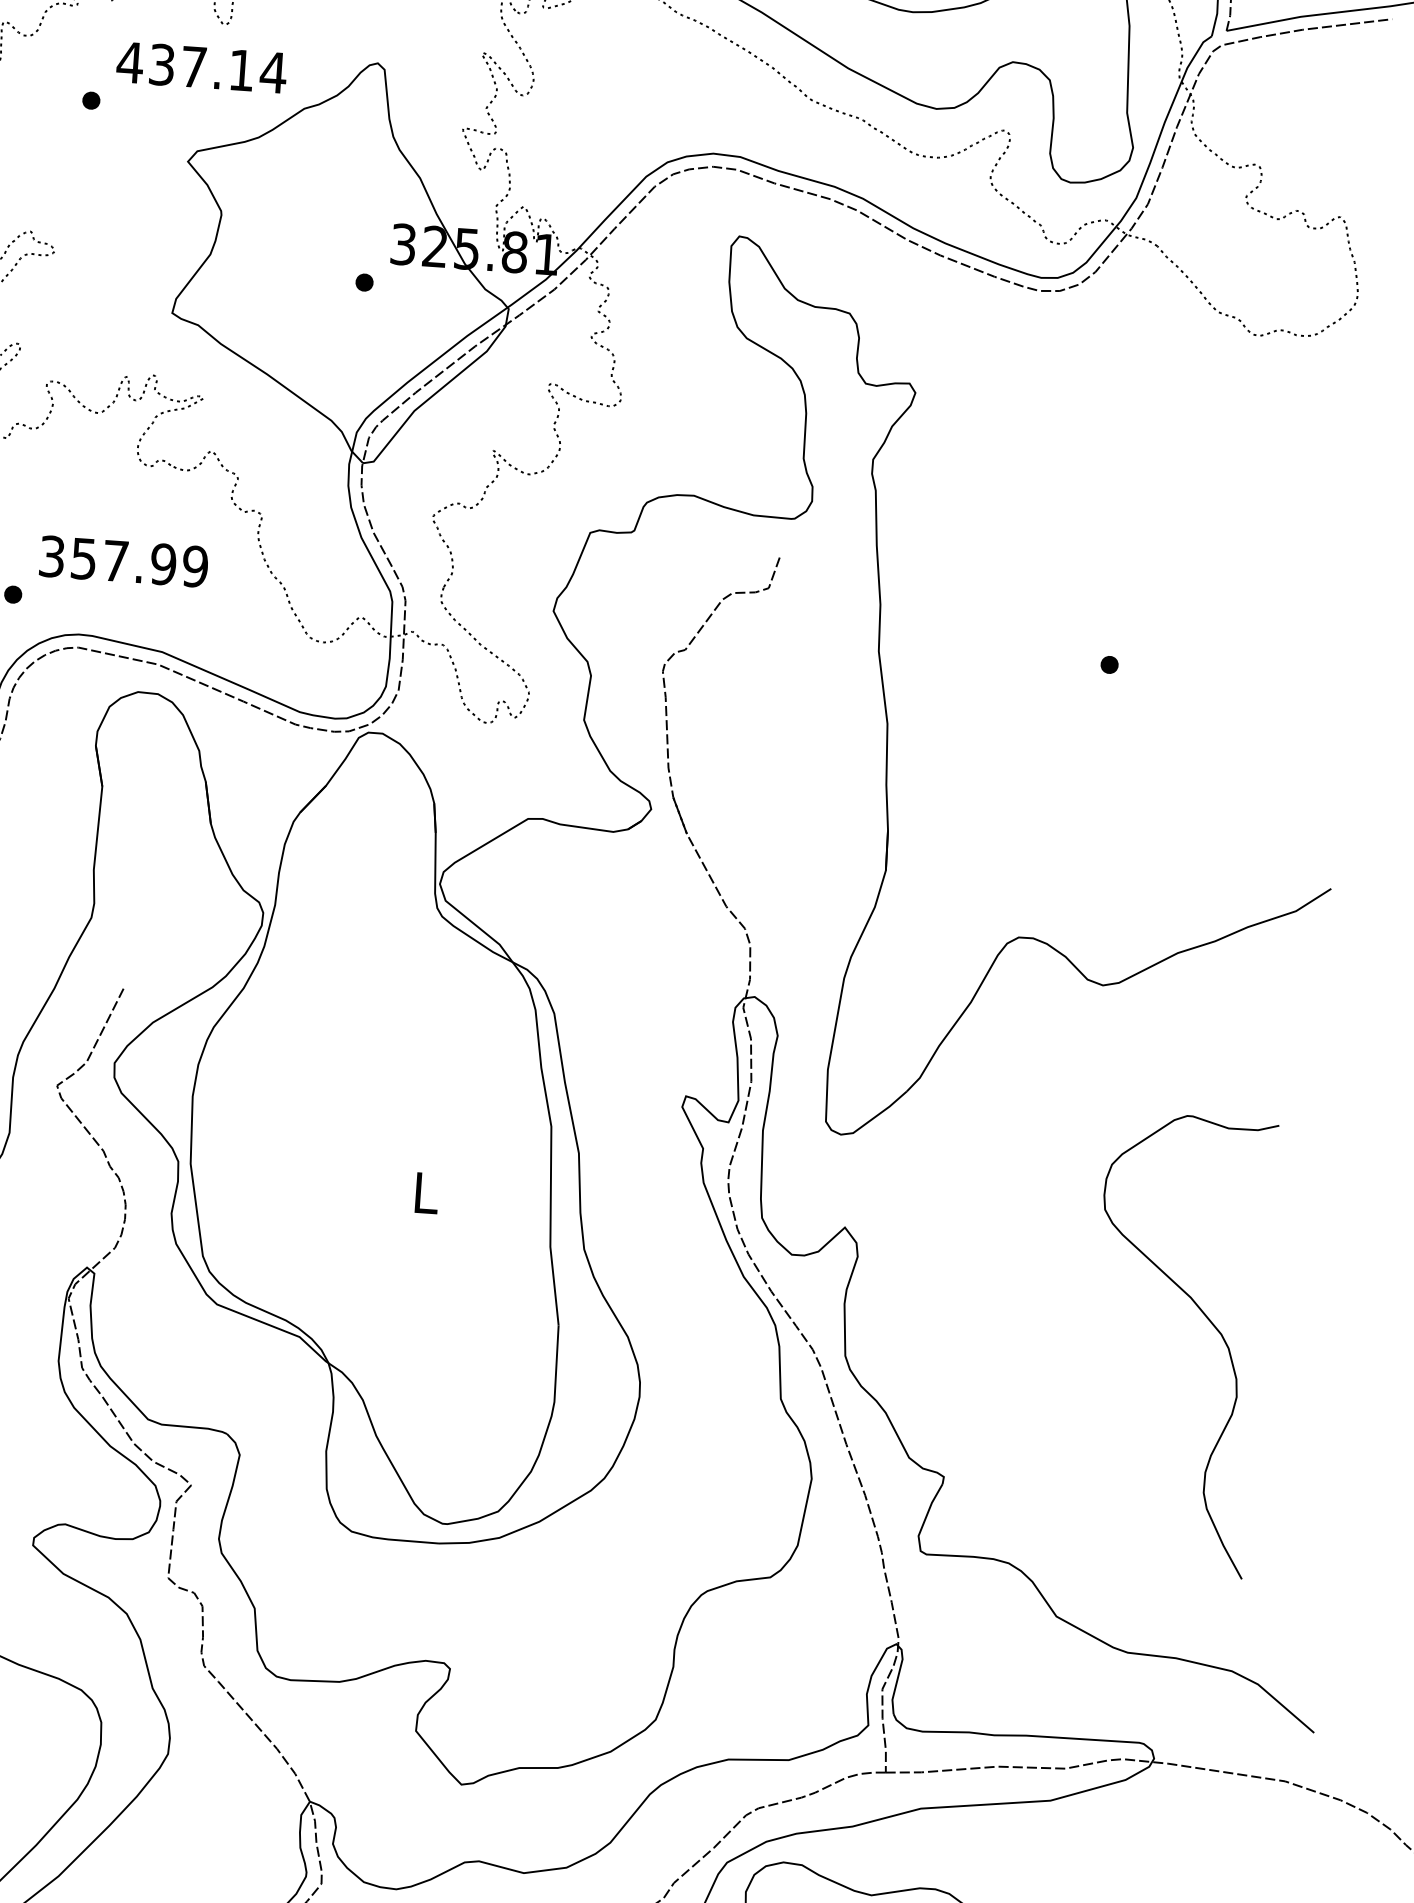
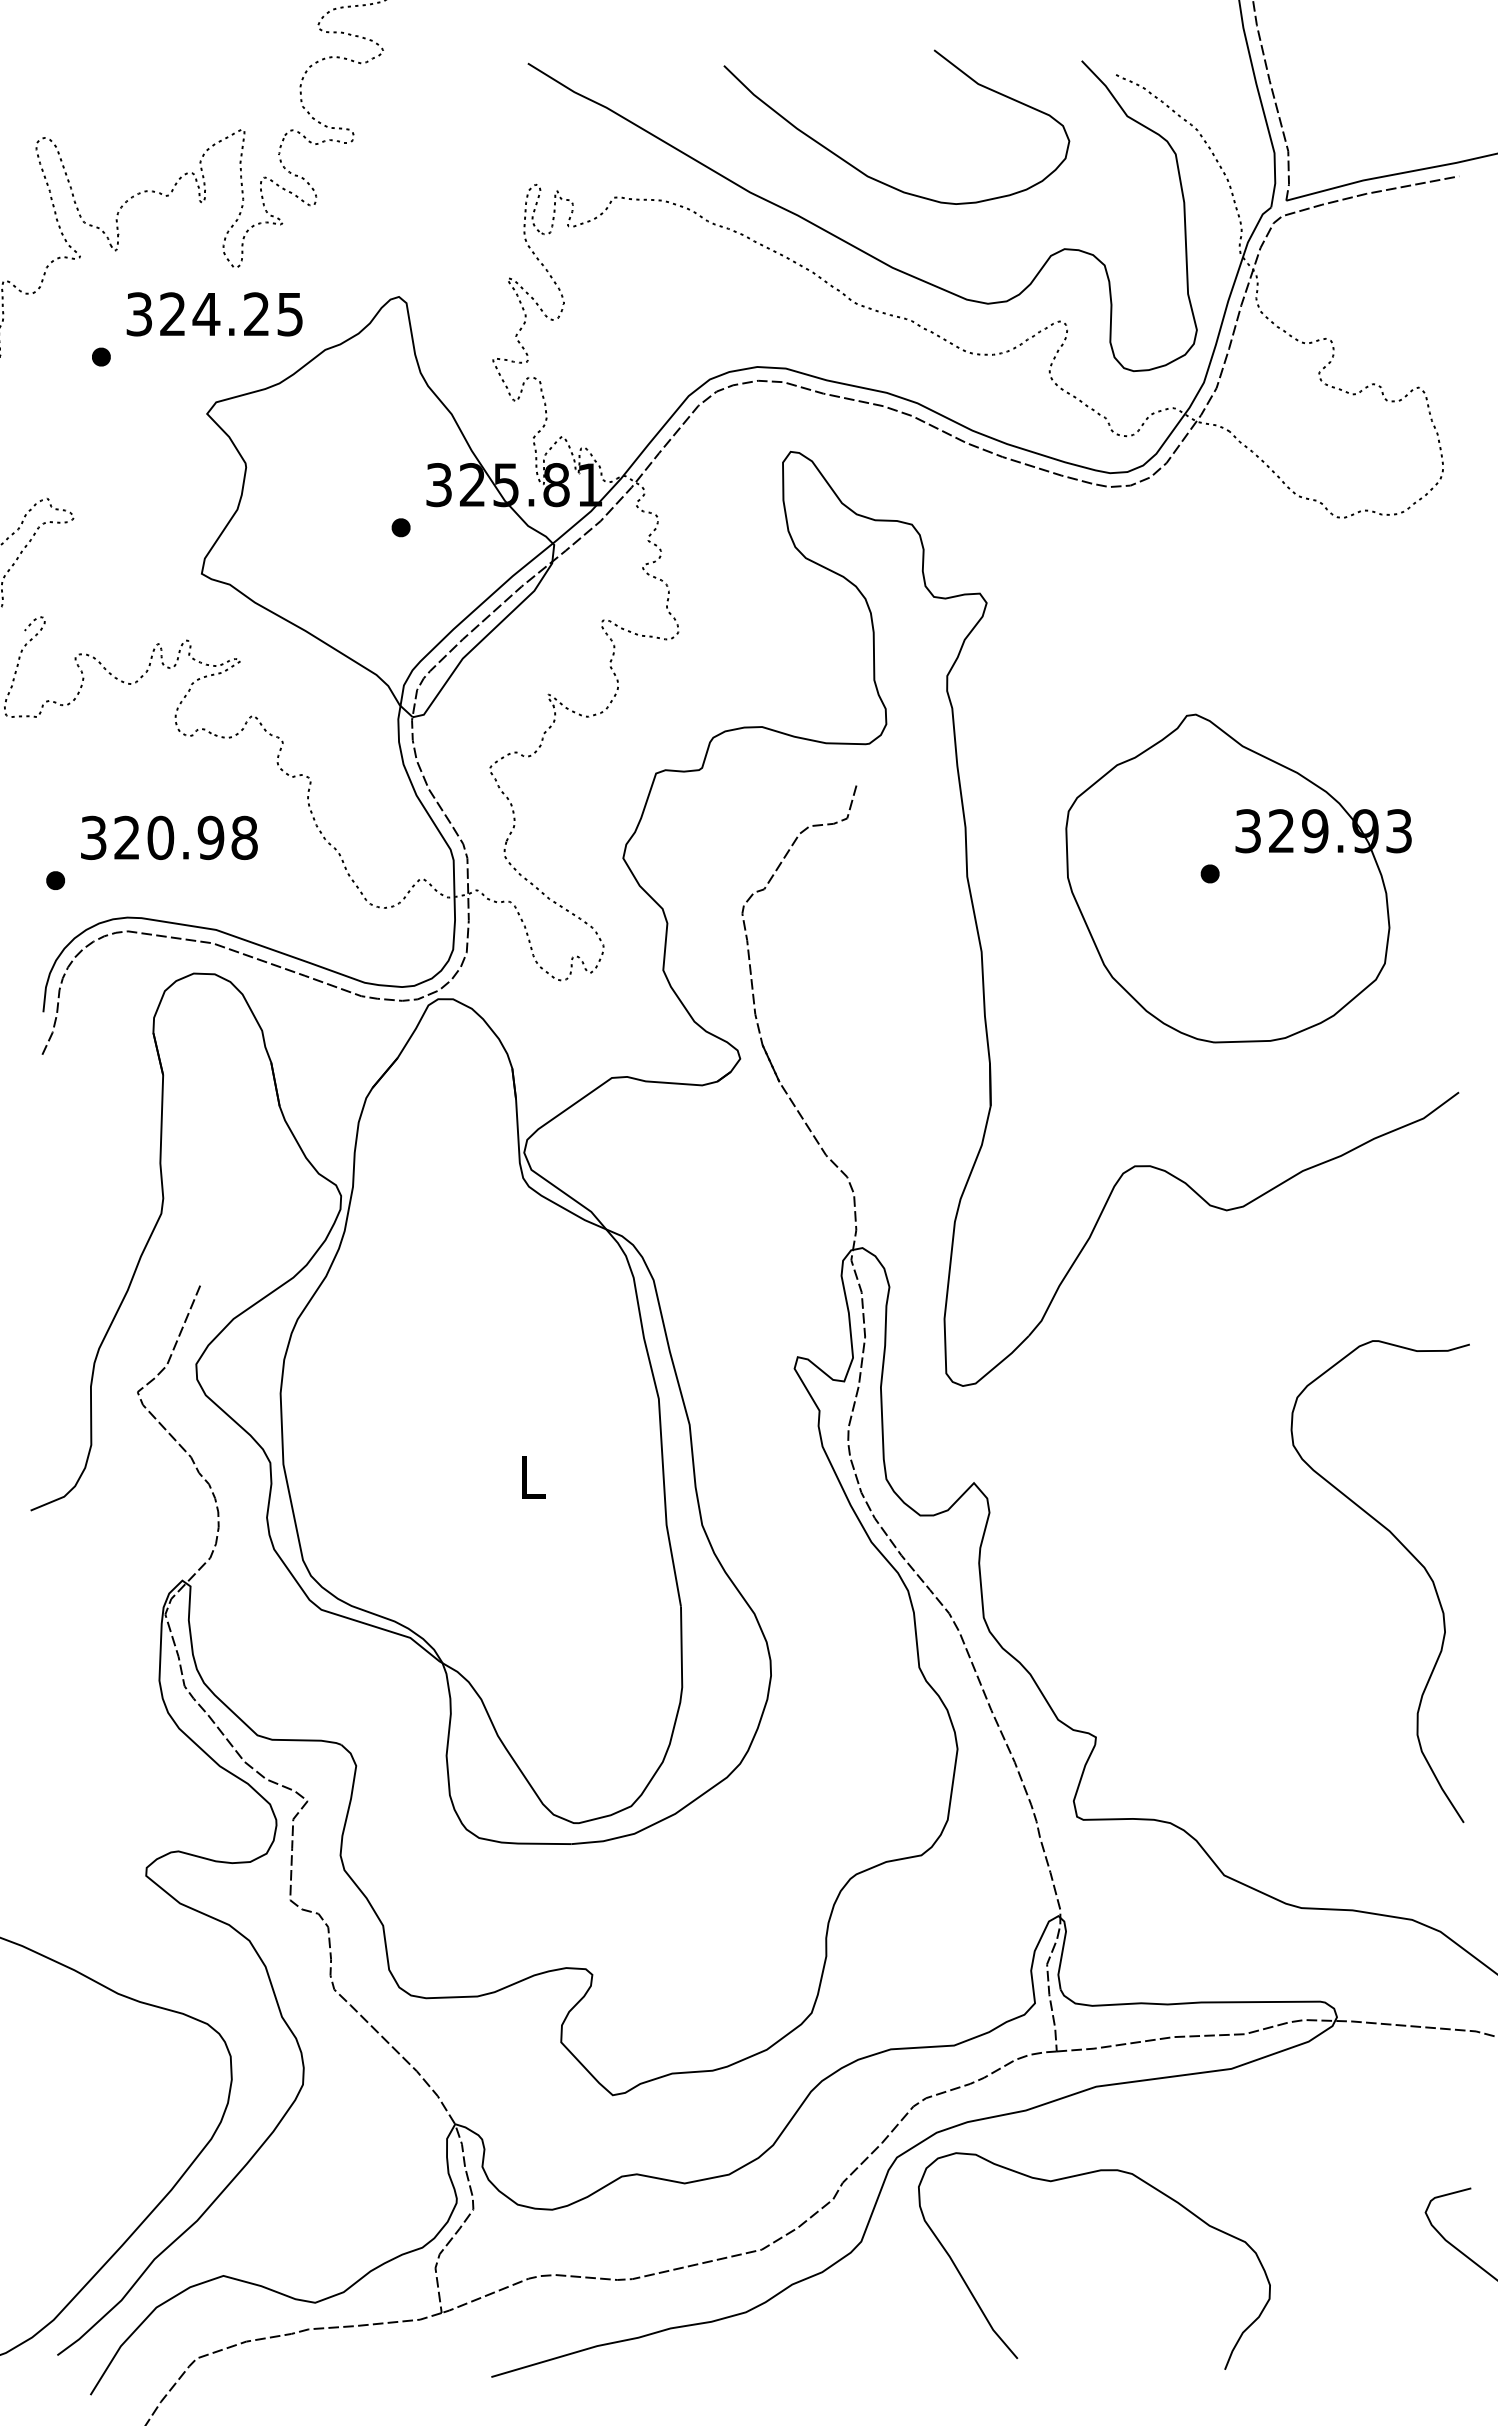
text: (201, 67) -> (214, 314), 437.14 -> 324.25
text: (139, 562) -> (185, 837), 357.99 -> 320.98
part: (1136, 671) -> (1238, 878), added
curve: (1207, 1319) -> (1408, 1552), moved

